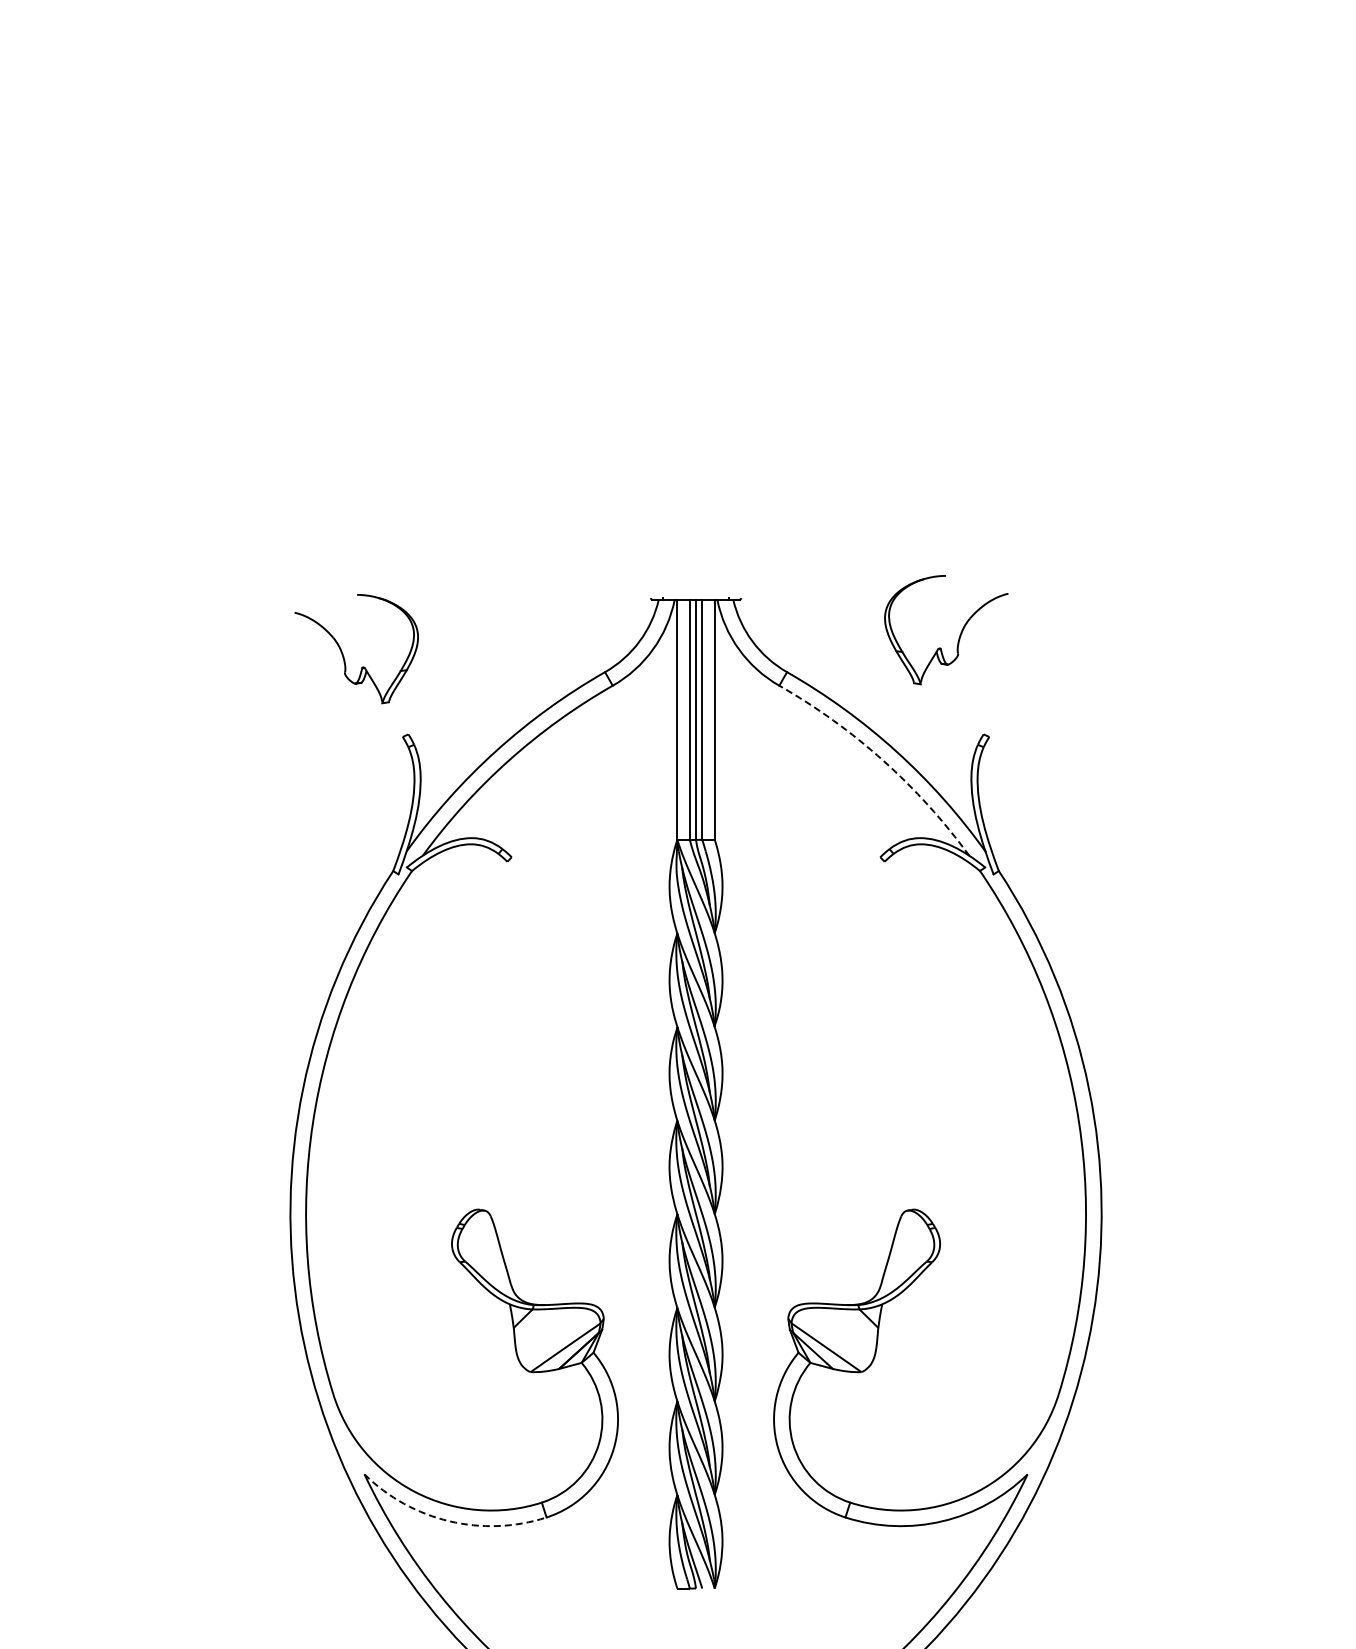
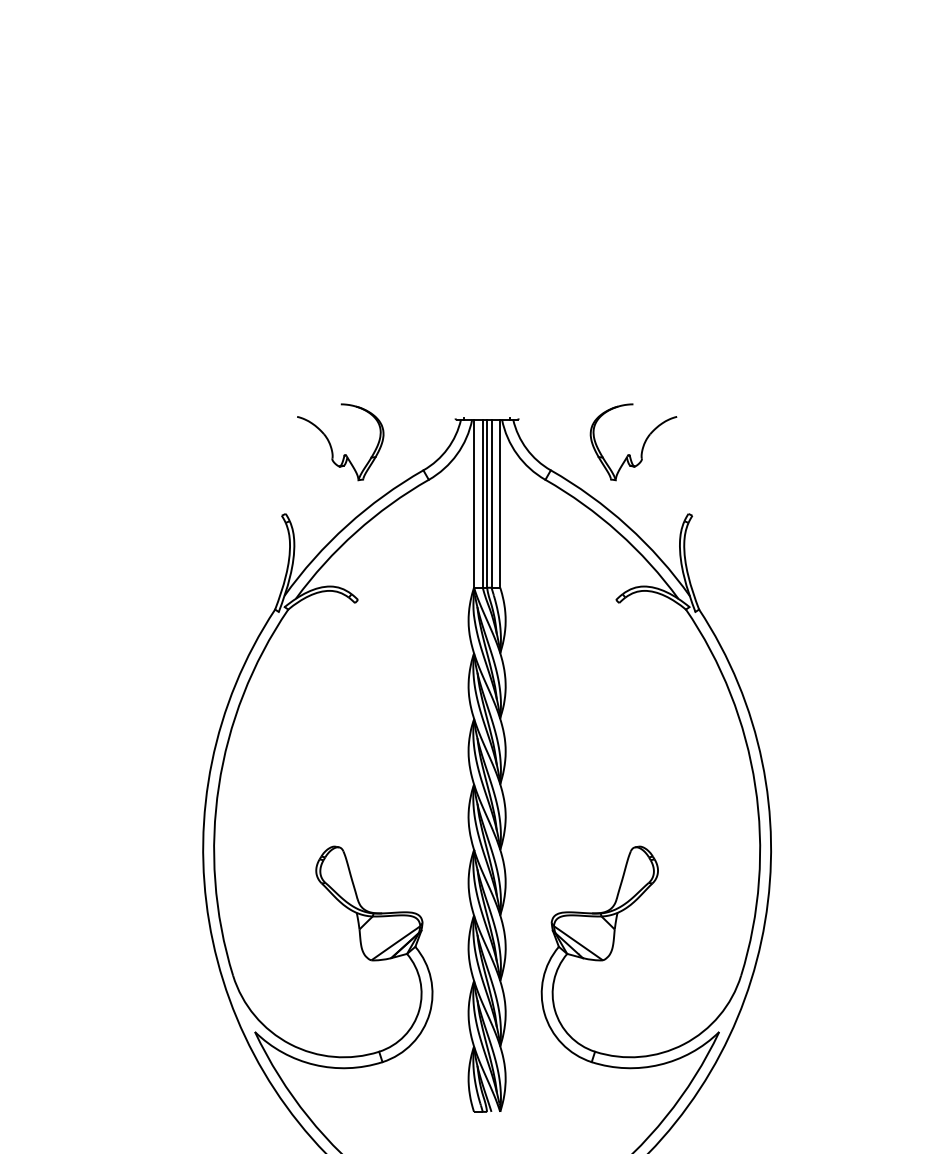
part: (959, 634) -> (642, 445), moved
part: (343, 653) -> (331, 445), moved
arc: (883, 760) -> (618, 532), dashed -> solid
arc: (449, 1521) -> (314, 1064), dashed -> solid

